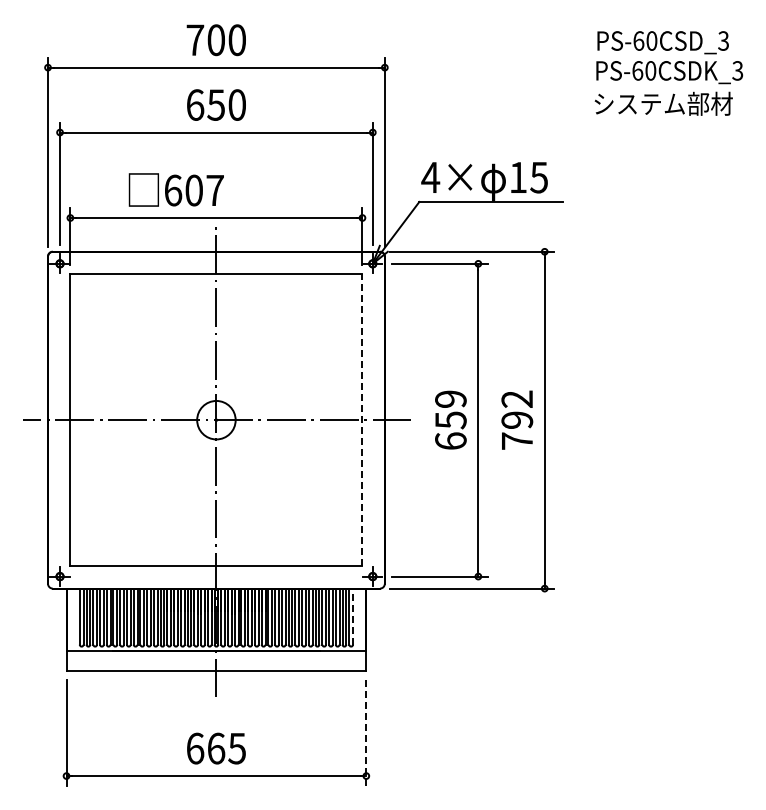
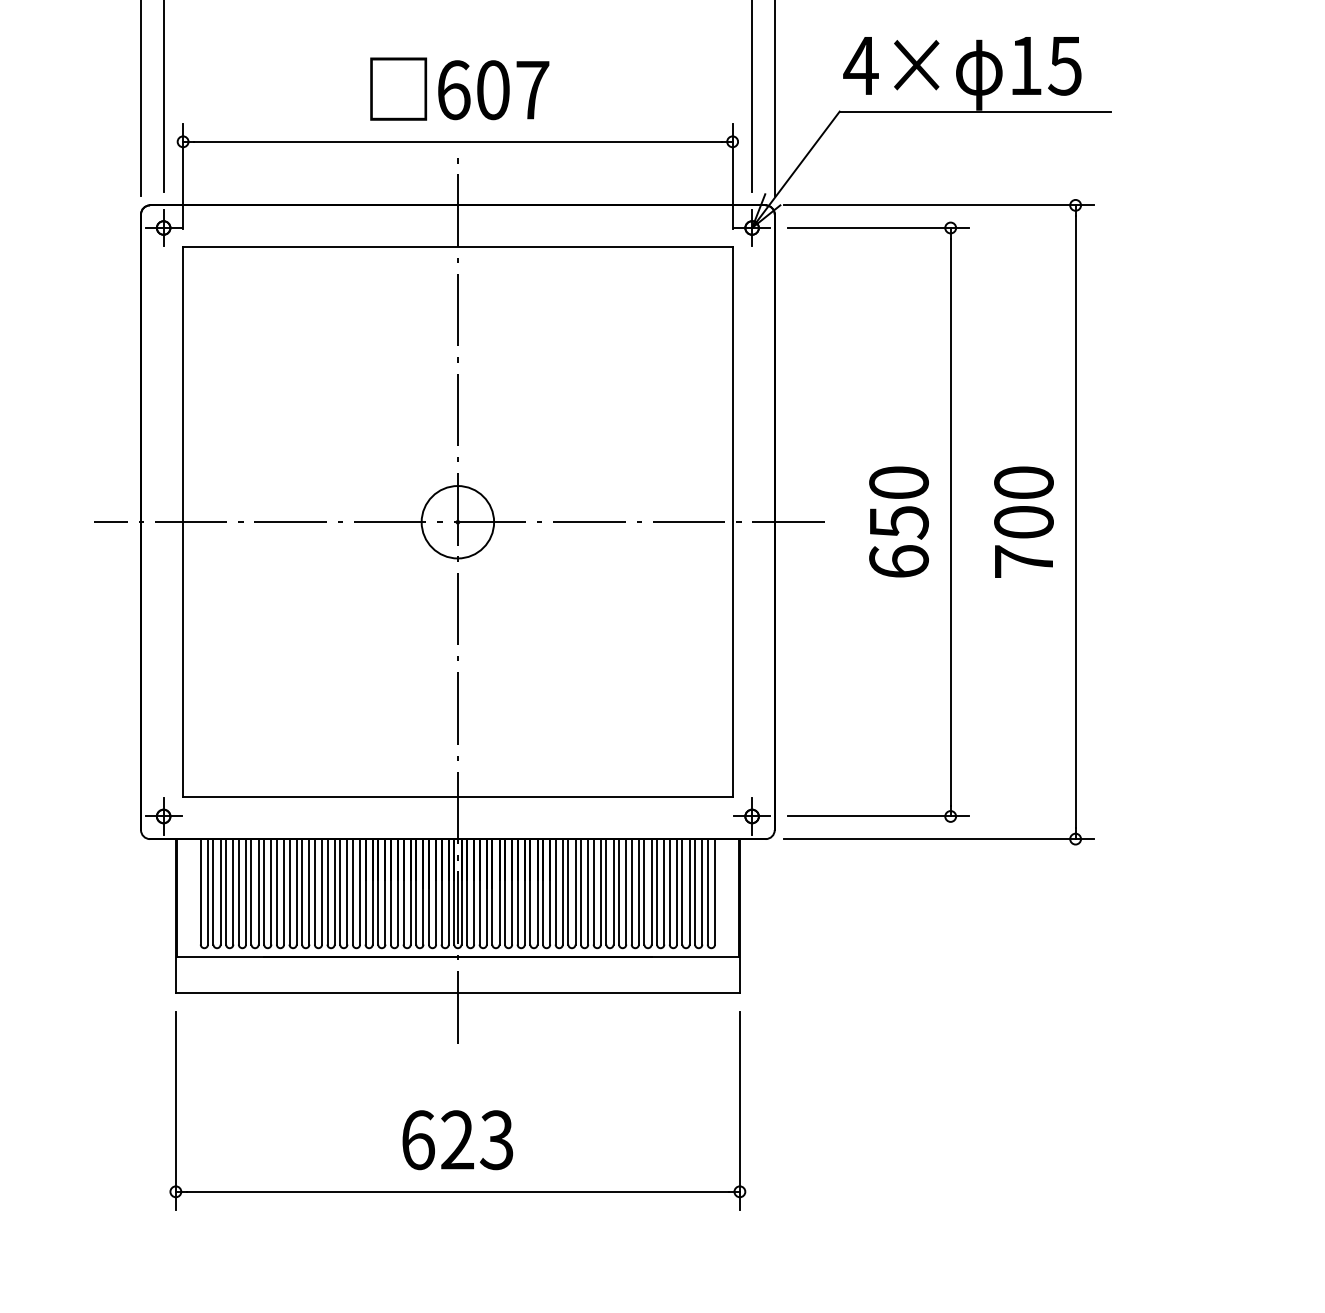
text: (175, 189) -> (458, 88), moved
text: (450, 398) -> (898, 481), 659 -> 650
text: (517, 409) -> (1024, 502), 792 -> 700
line: (362, 419) -> (732, 520), dashed -> solid
line: (353, 616) -> (715, 891), dashed -> solid
line: (366, 732) -> (740, 1109), dashed -> solid
text: (226, 748) -> (476, 1139), 665 -> 623

